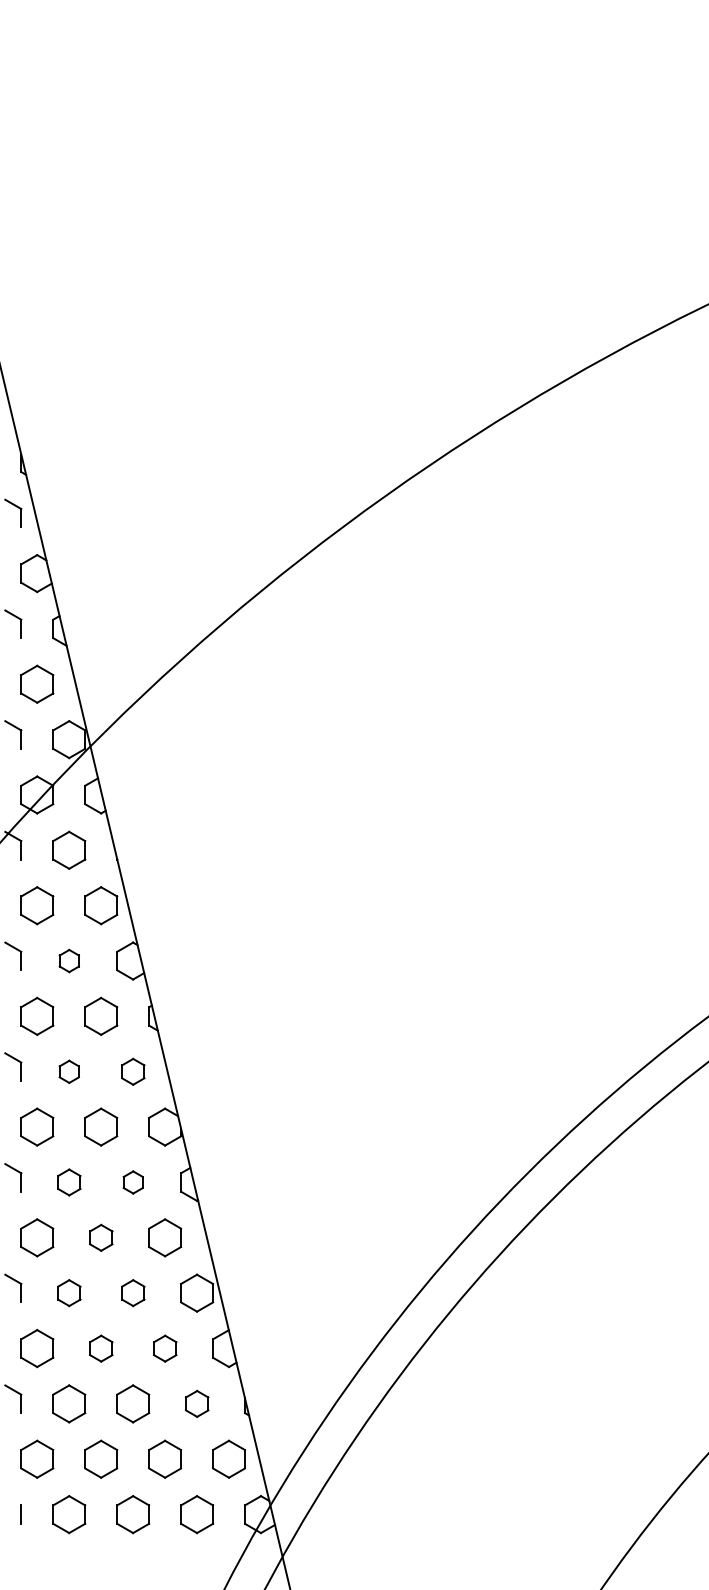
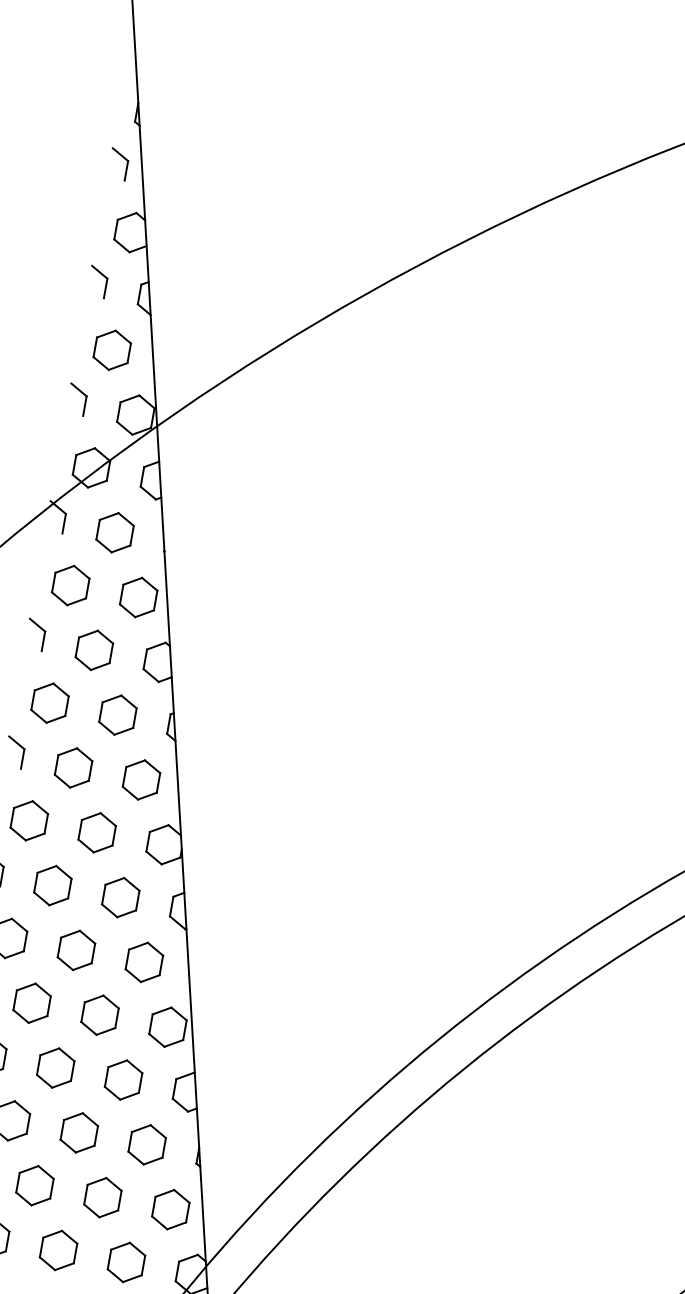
part: (69, 960) -> (94, 649), size x1.67
part: (69, 1071) -> (73, 767), size x1.67
part: (133, 1071) -> (141, 779), size x1.43
part: (69, 1182) -> (53, 885), size x1.43
part: (133, 1182) -> (121, 897), size x1.67
part: (101, 1237) -> (76, 950), size x1.43
part: (69, 1292) -> (32, 1002), size x1.43
part: (133, 1292) -> (100, 1014), size x1.43
part: (101, 1348) -> (56, 1068), size x1.43
part: (165, 1348) -> (124, 1080), size x1.43
part: (197, 1403) -> (147, 1144), size x1.43

